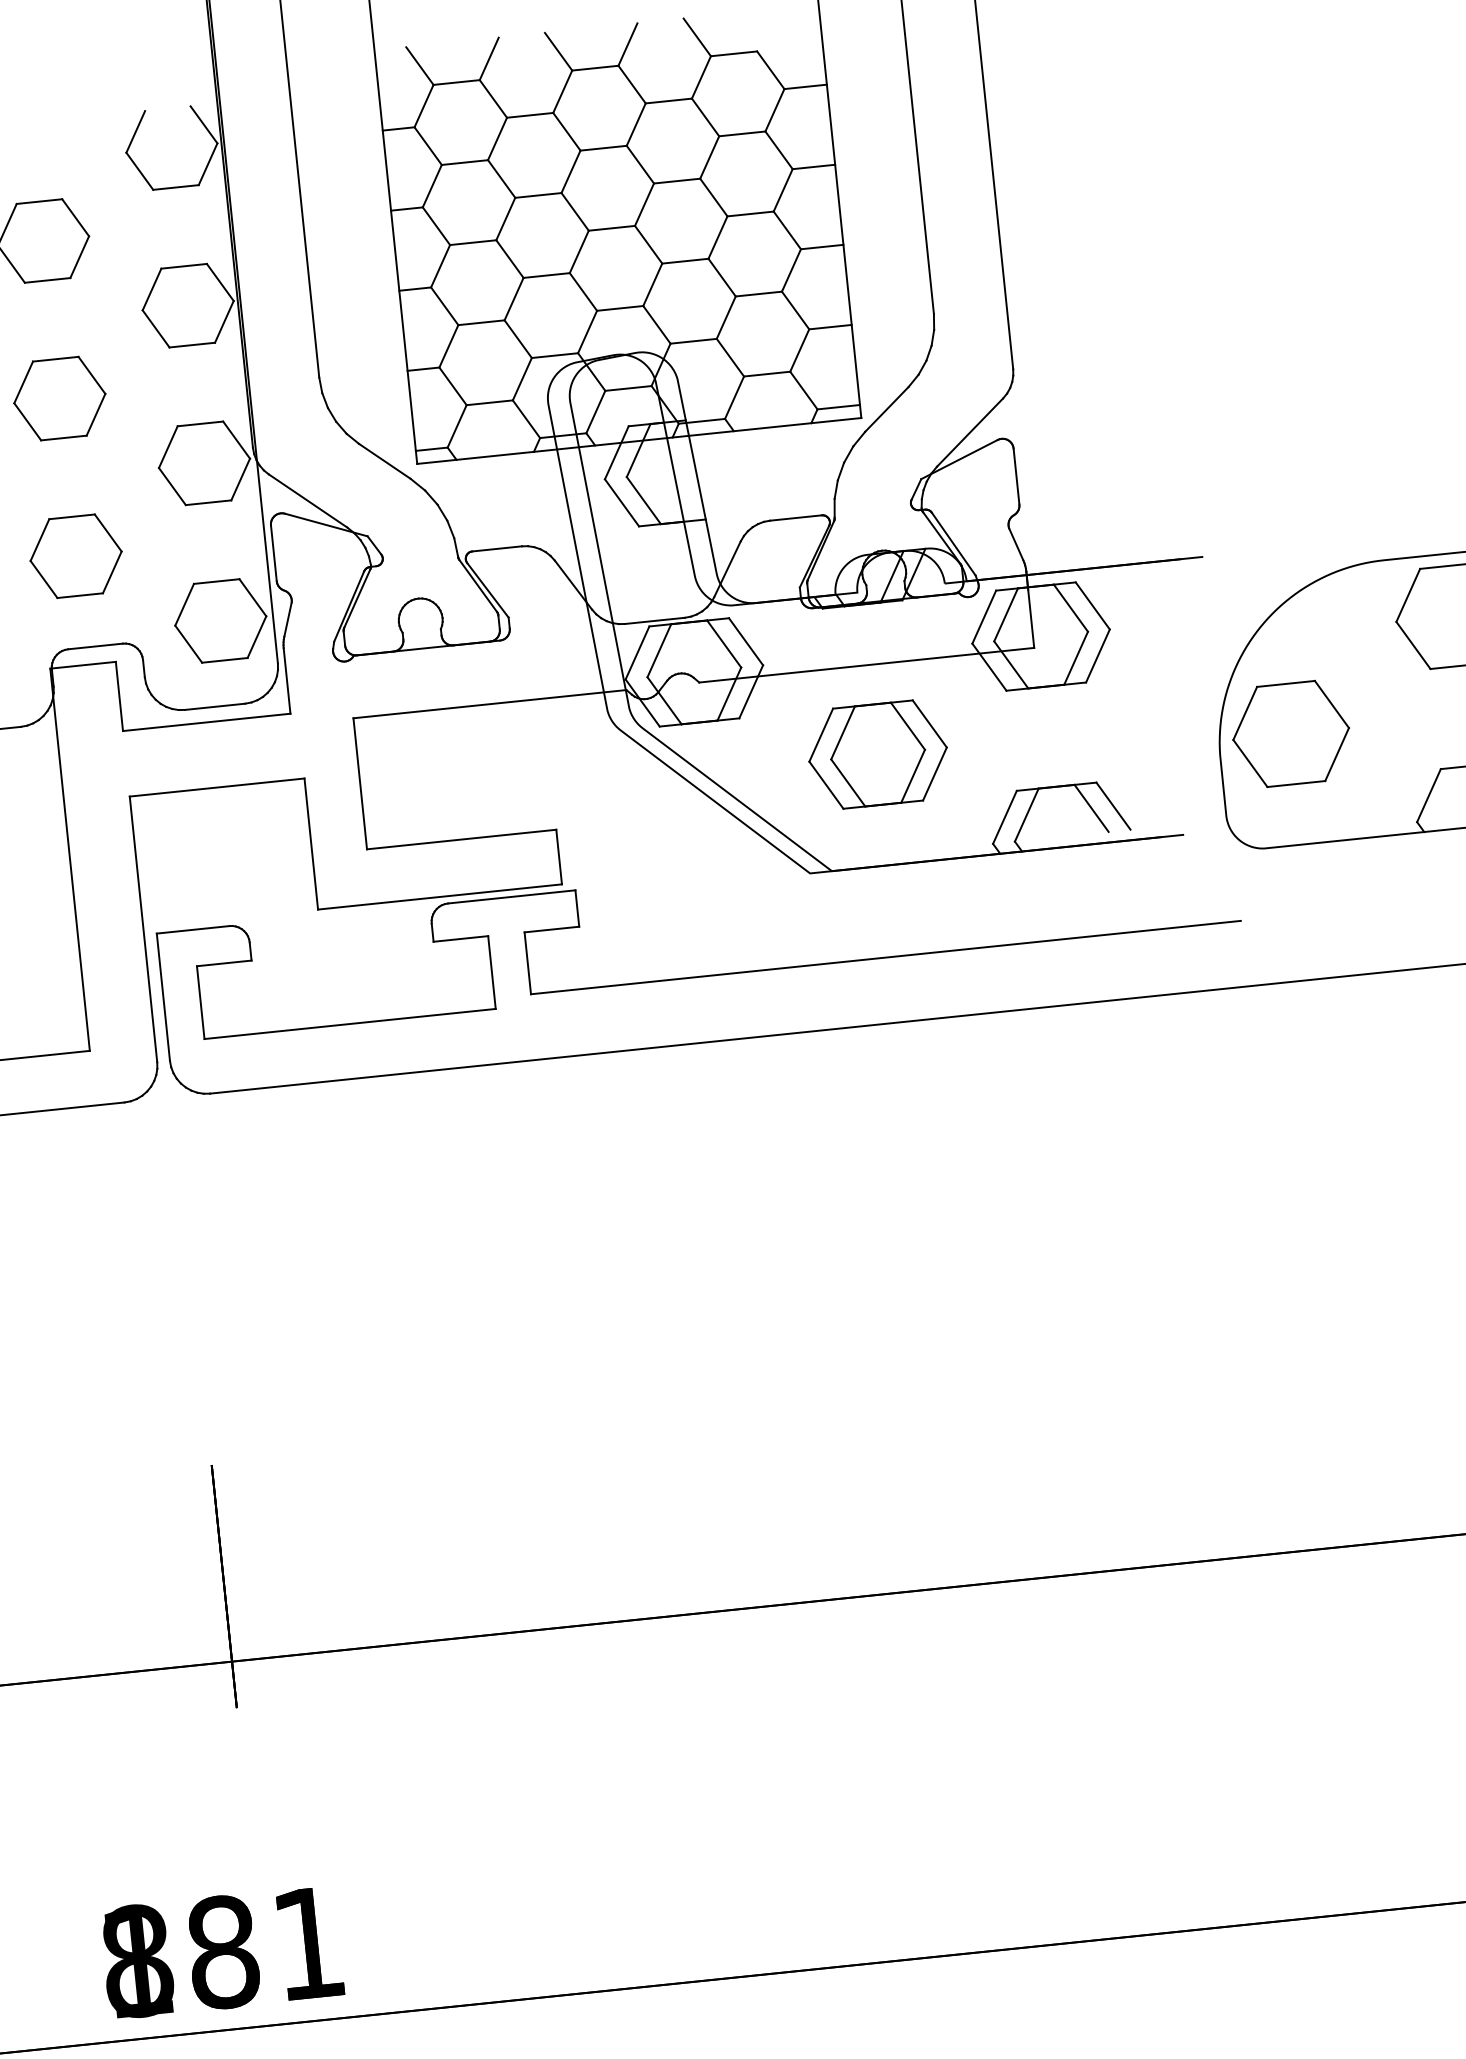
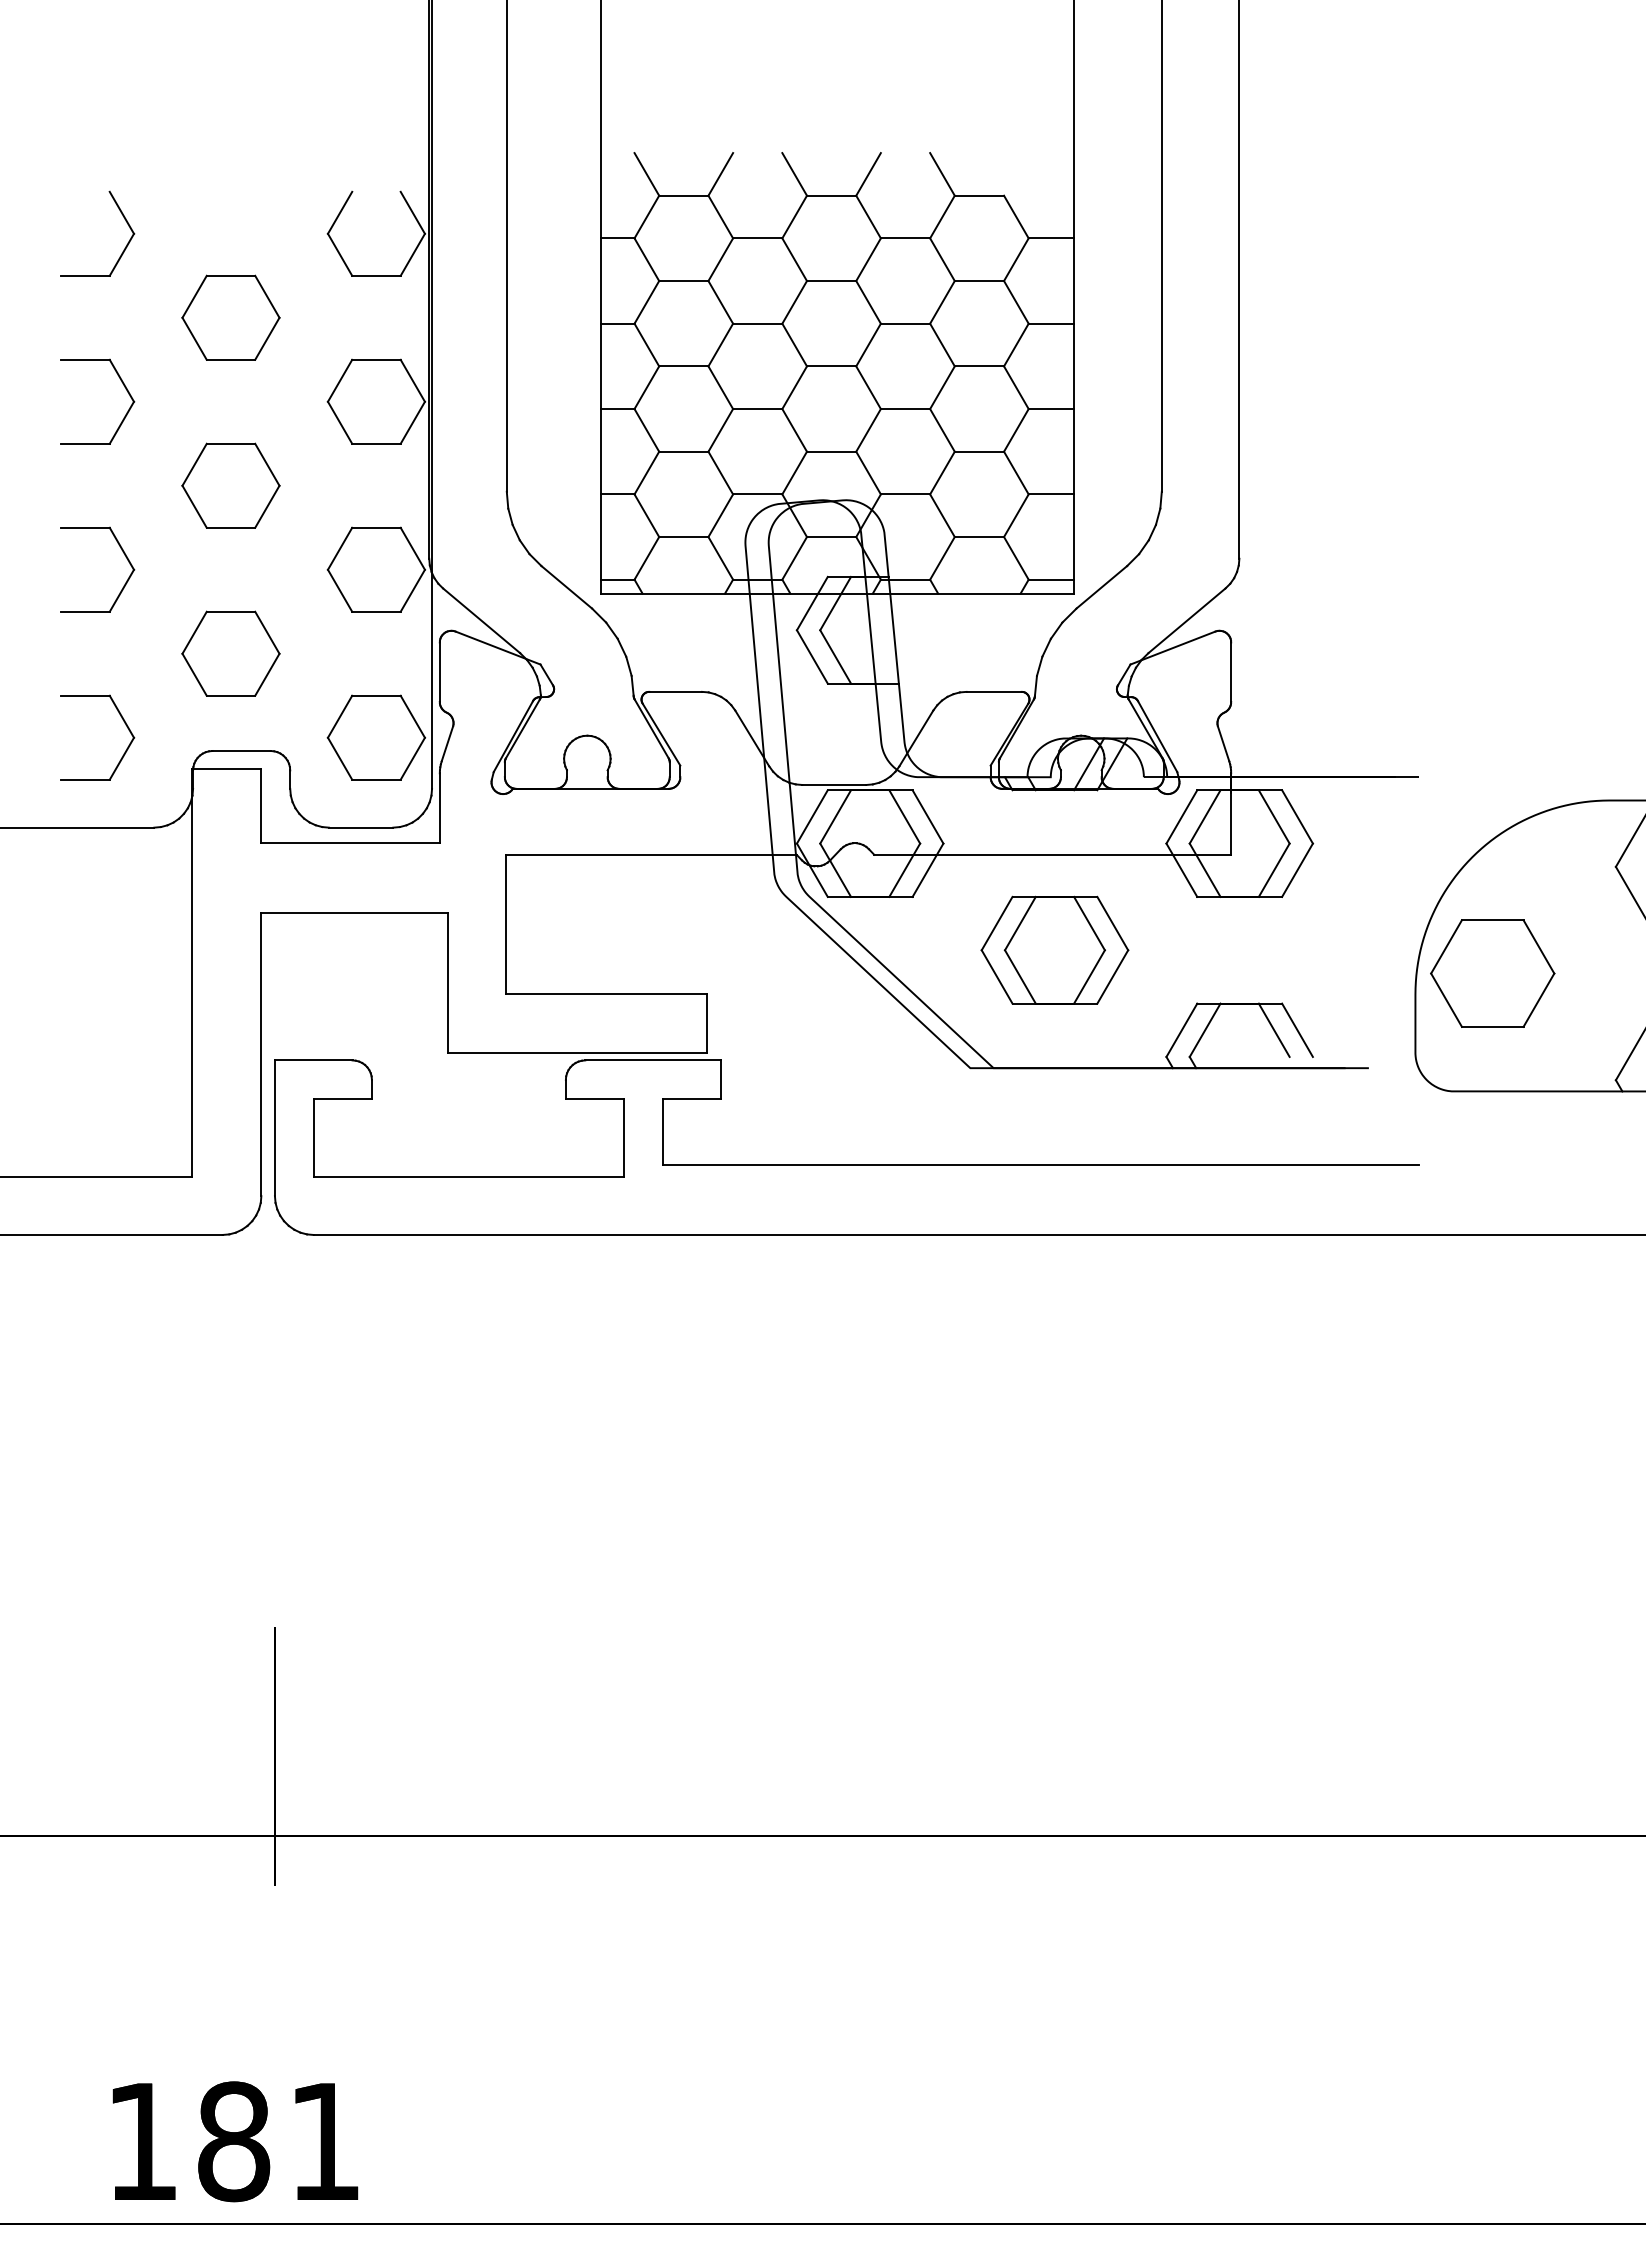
text: (137, 1960) -> (142, 2141), 881 -> 181

